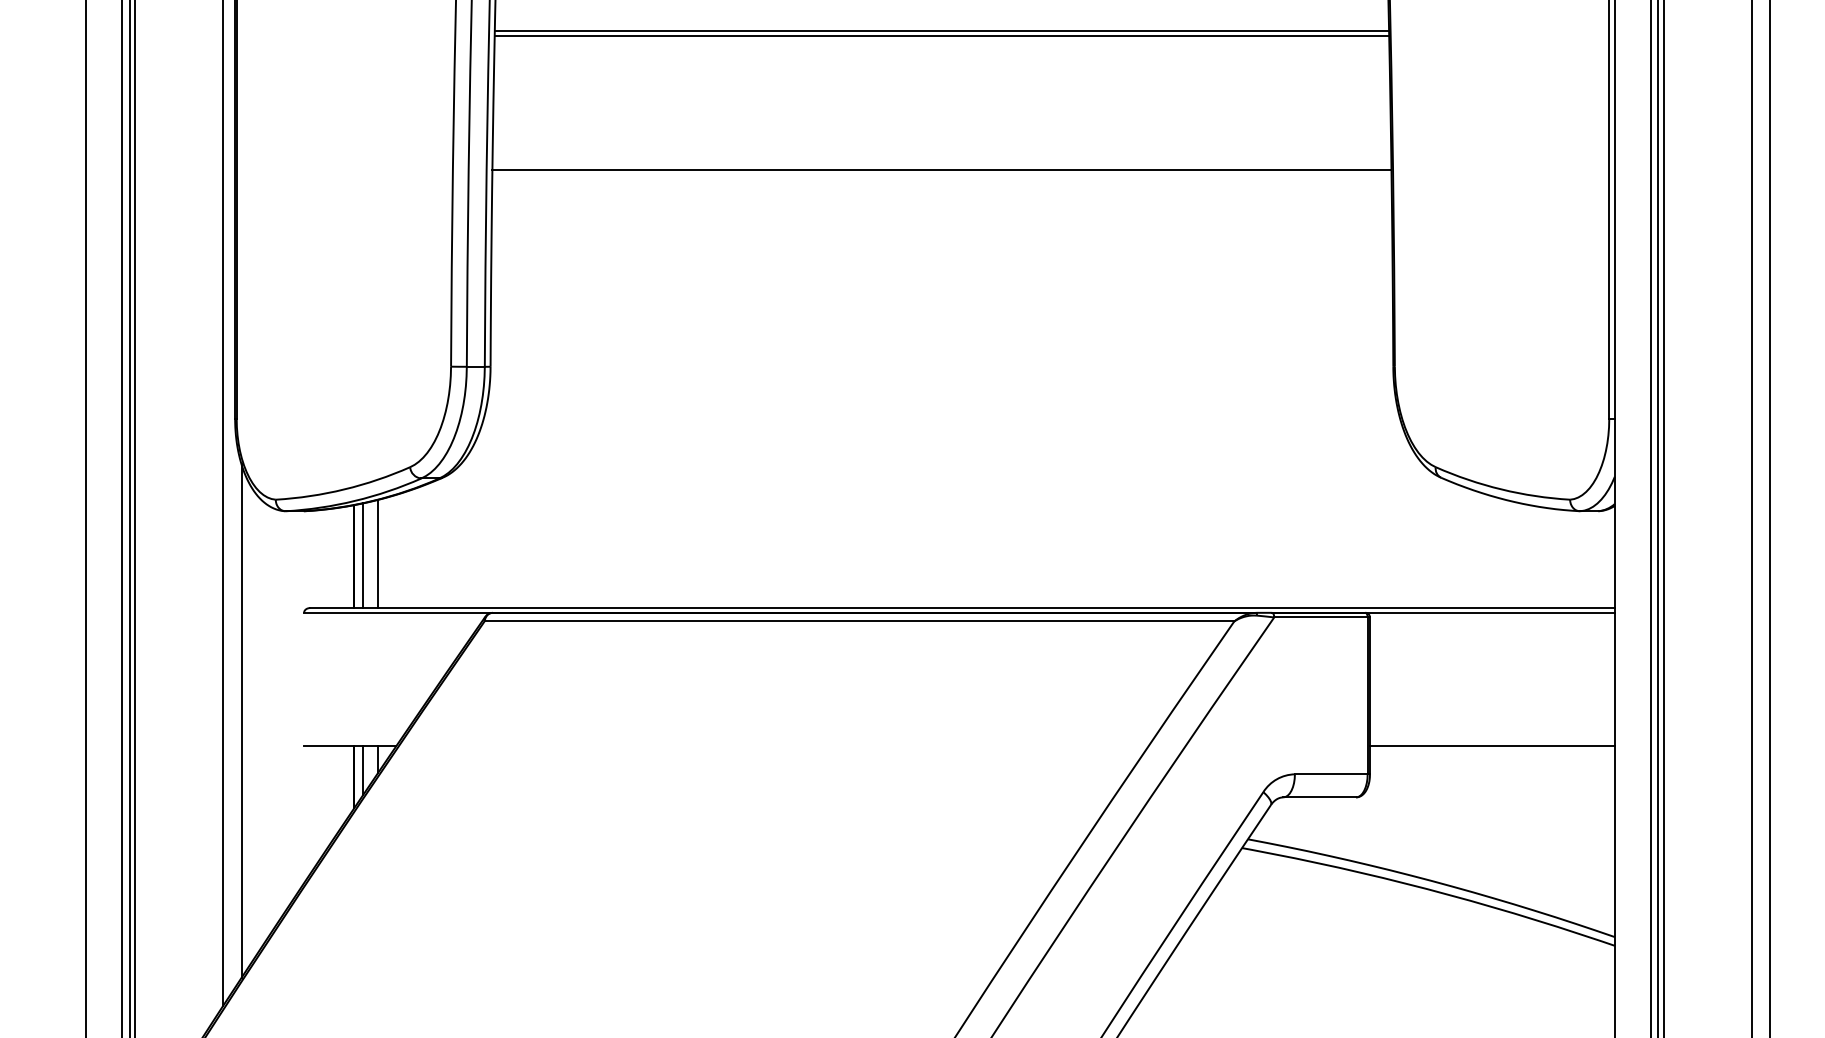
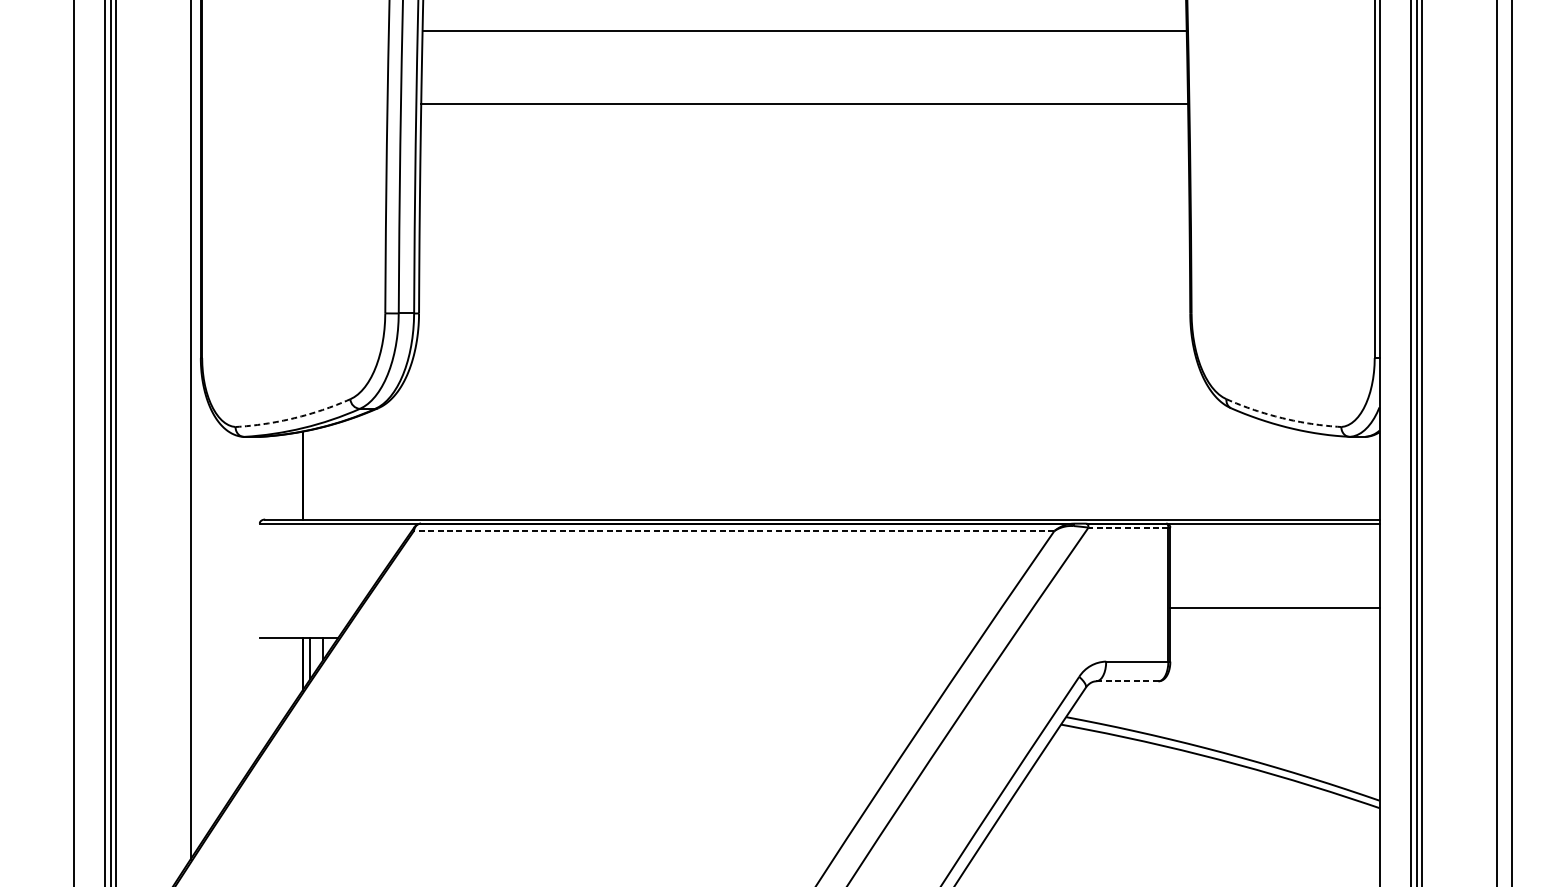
line: (941, 31) -> (804, 27), removed
line: (941, 169) -> (804, 103), moved
arc: (344, 489) -> (294, 418), solid -> dashed
arc: (1501, 489) -> (1282, 418), solid -> dashed
line: (378, 553) -> (323, 472), removed
line: (363, 555) -> (310, 474), removed
line: (1320, 617) -> (1128, 527), solid -> dashed
line: (859, 621) -> (734, 531), solid -> dashed
line: (241, 721) -> (206, 616), removed
line: (1491, 746) -> (1274, 607), moved
line: (1319, 797) -> (1127, 681), solid -> dashed

